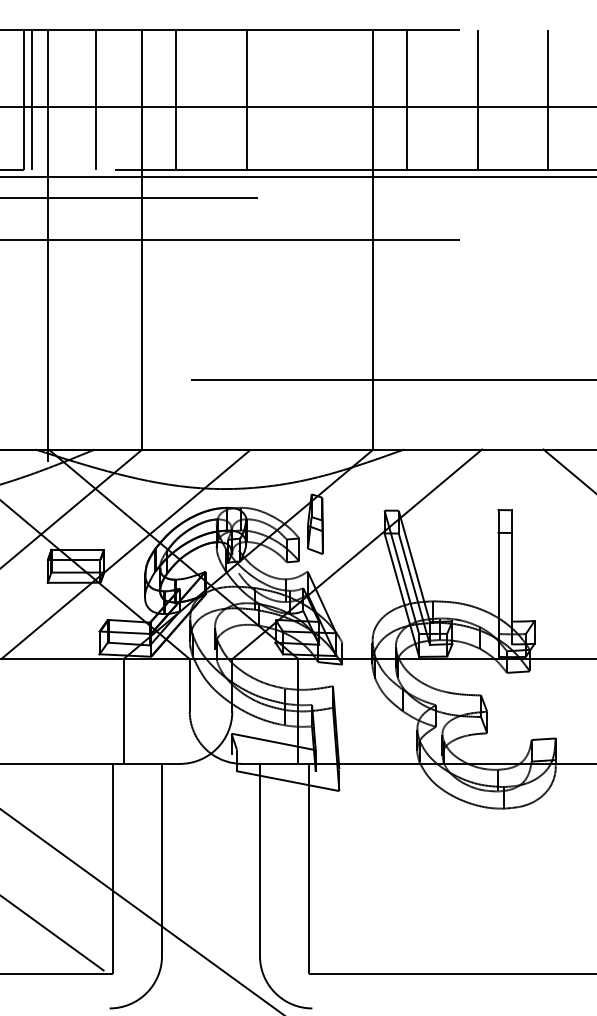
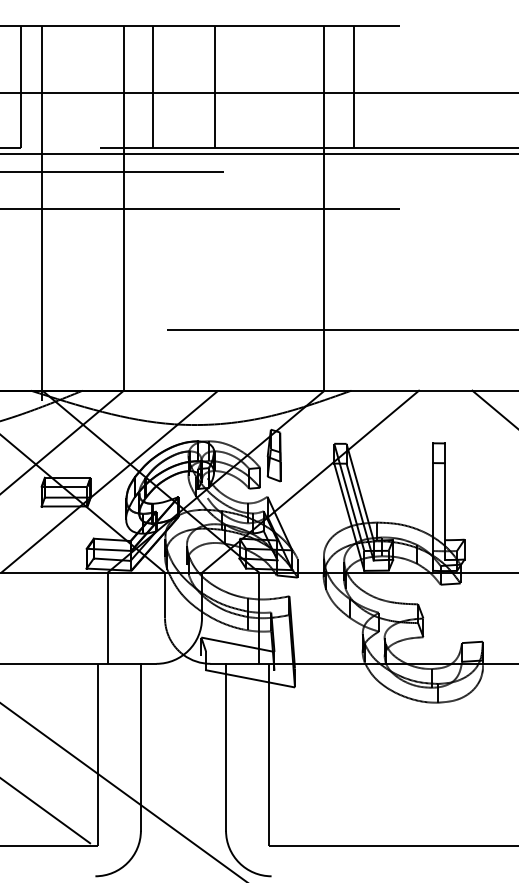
line: (32, 99) -> (28, 86), removed
line: (95, 99) -> (83, 86), removed
line: (478, 99) -> (415, 86), removed
line: (548, 99) -> (476, 86), removed

